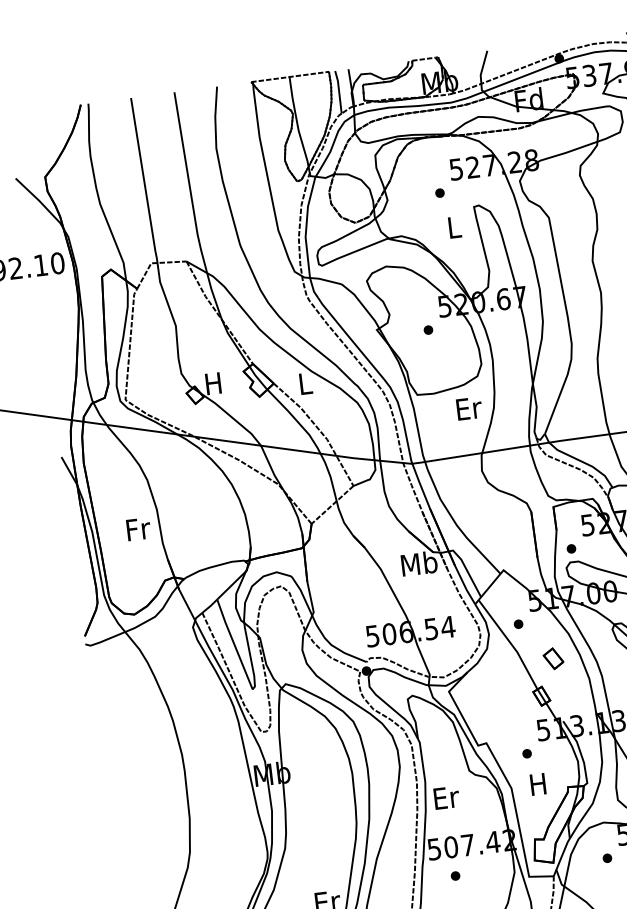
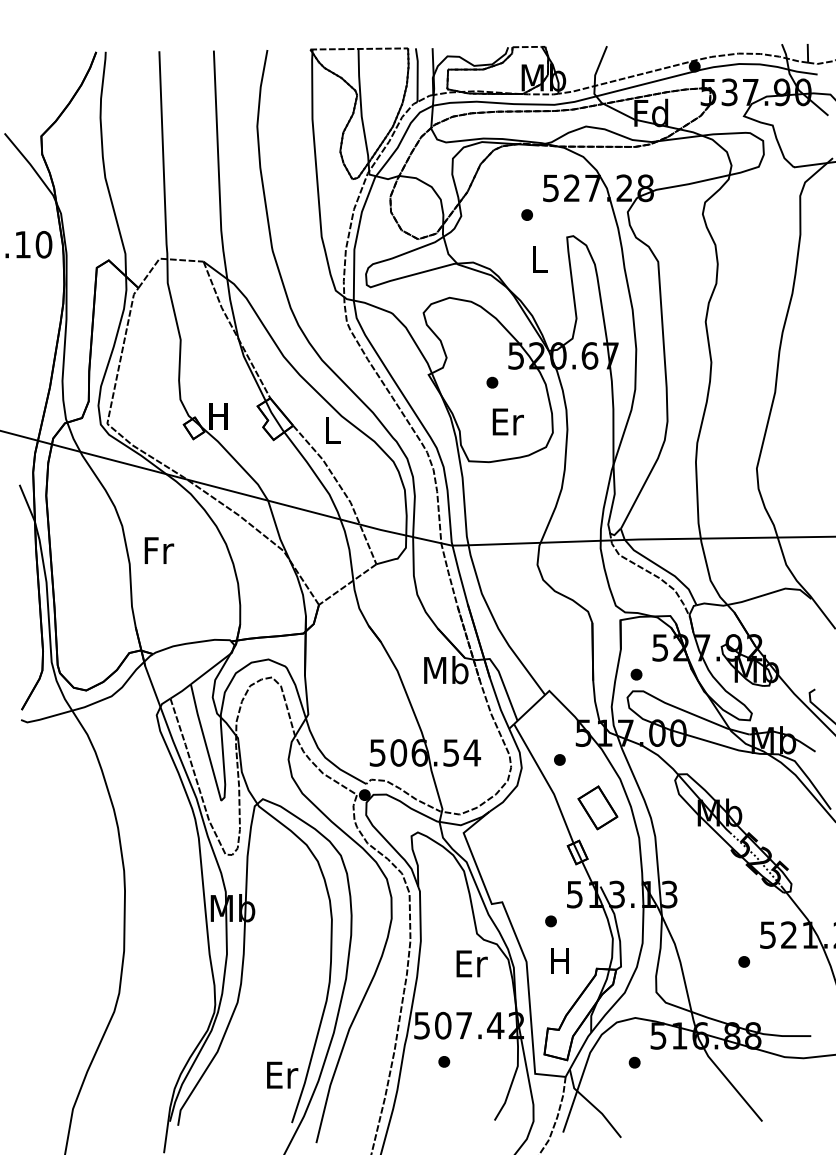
text: (468, 408) -> (507, 421), moved
text: (138, 529) -> (159, 550), moved
part: (553, 658) -> (597, 807), size x1.67
text: (446, 797) -> (471, 963), moved

